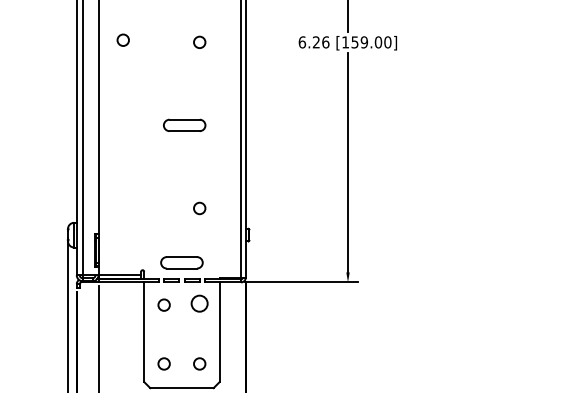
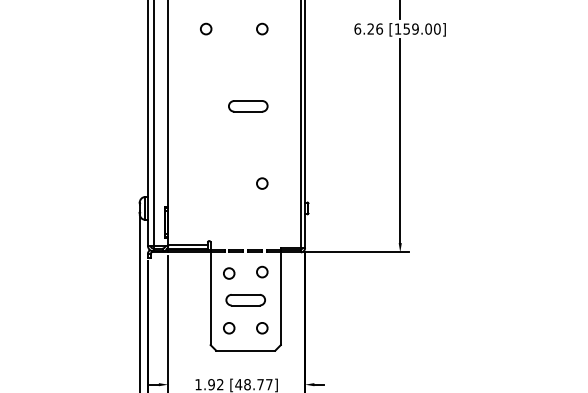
circle: (123, 39) -> (206, 28), moved
part: (181, 263) -> (245, 300), moved
circle: (199, 302) -> (262, 271), size x0.71

